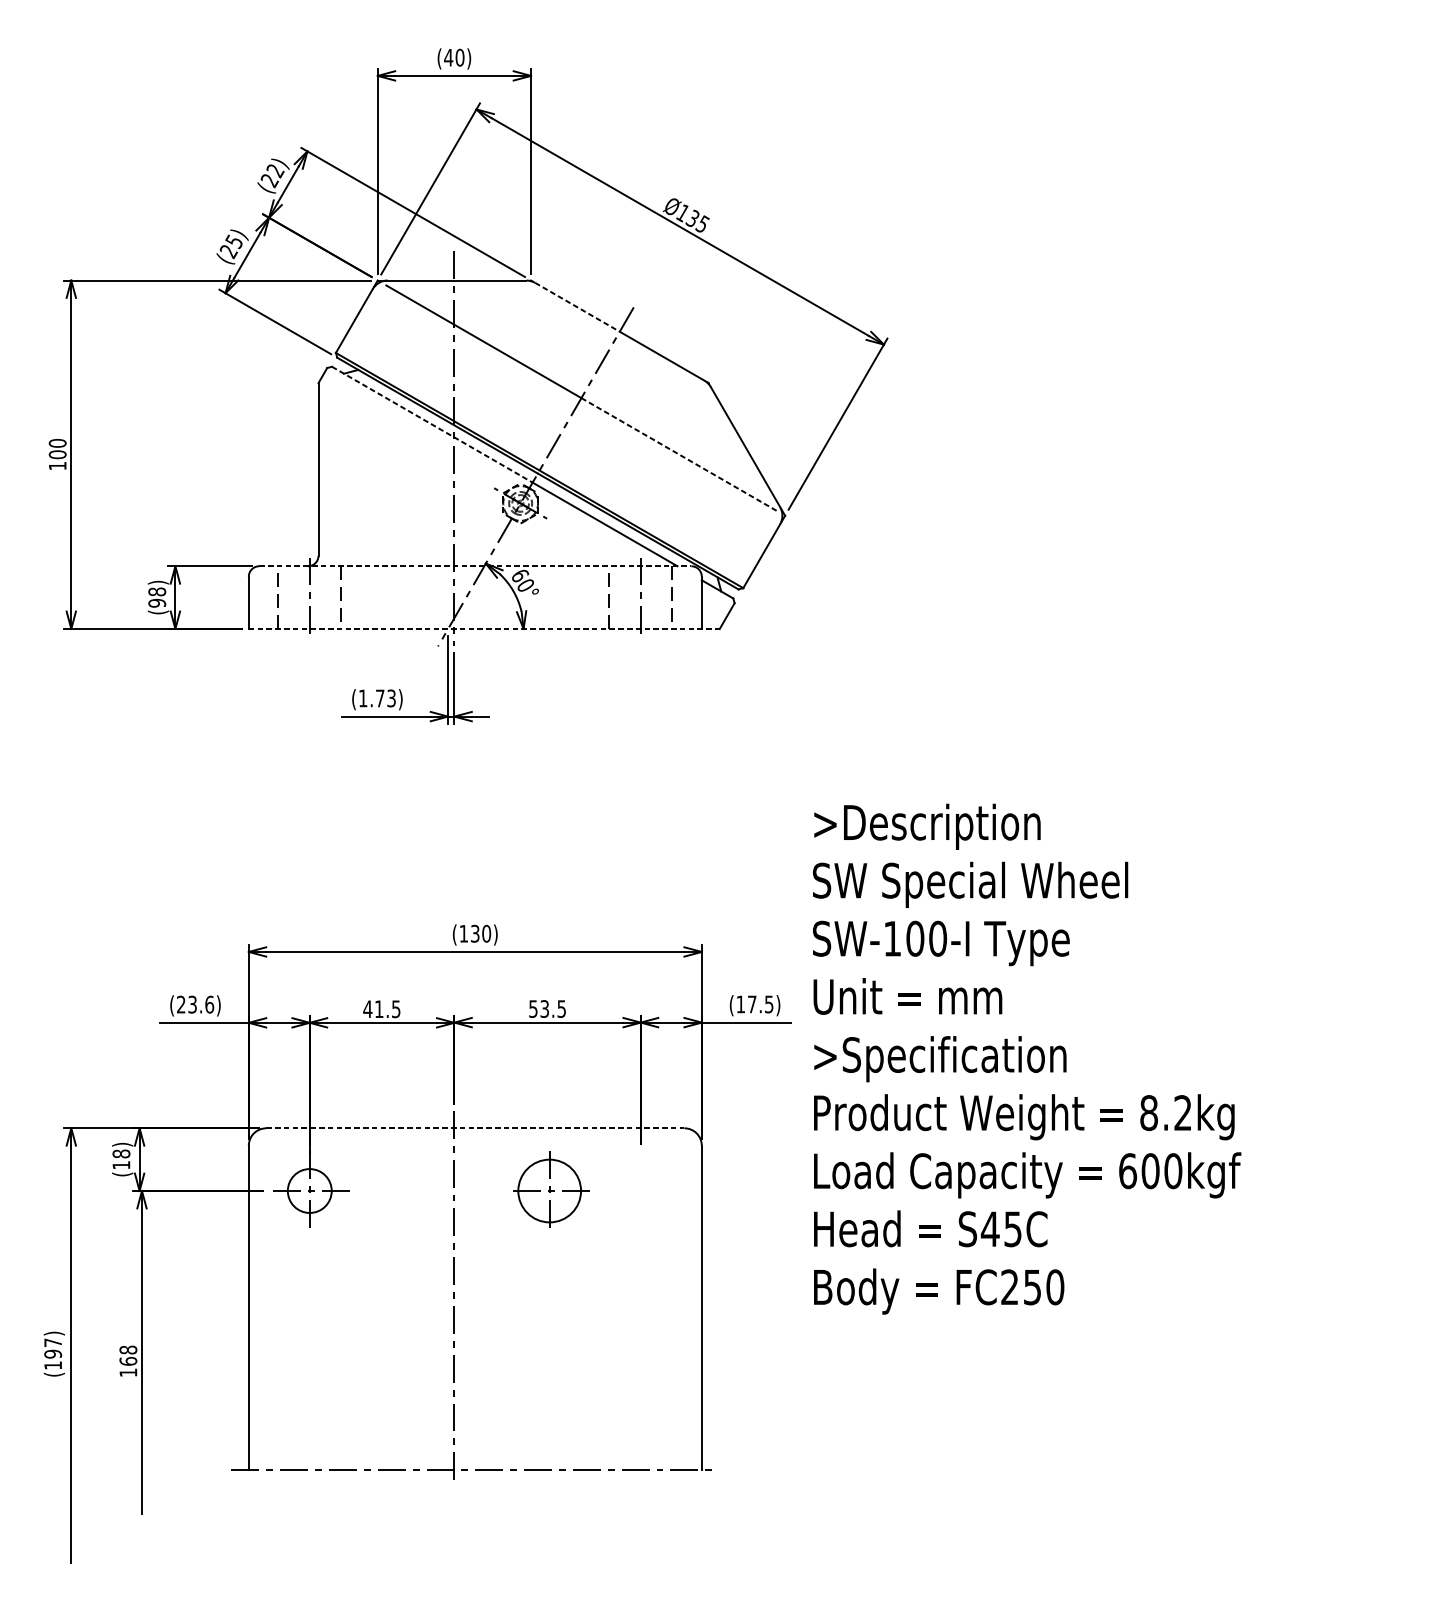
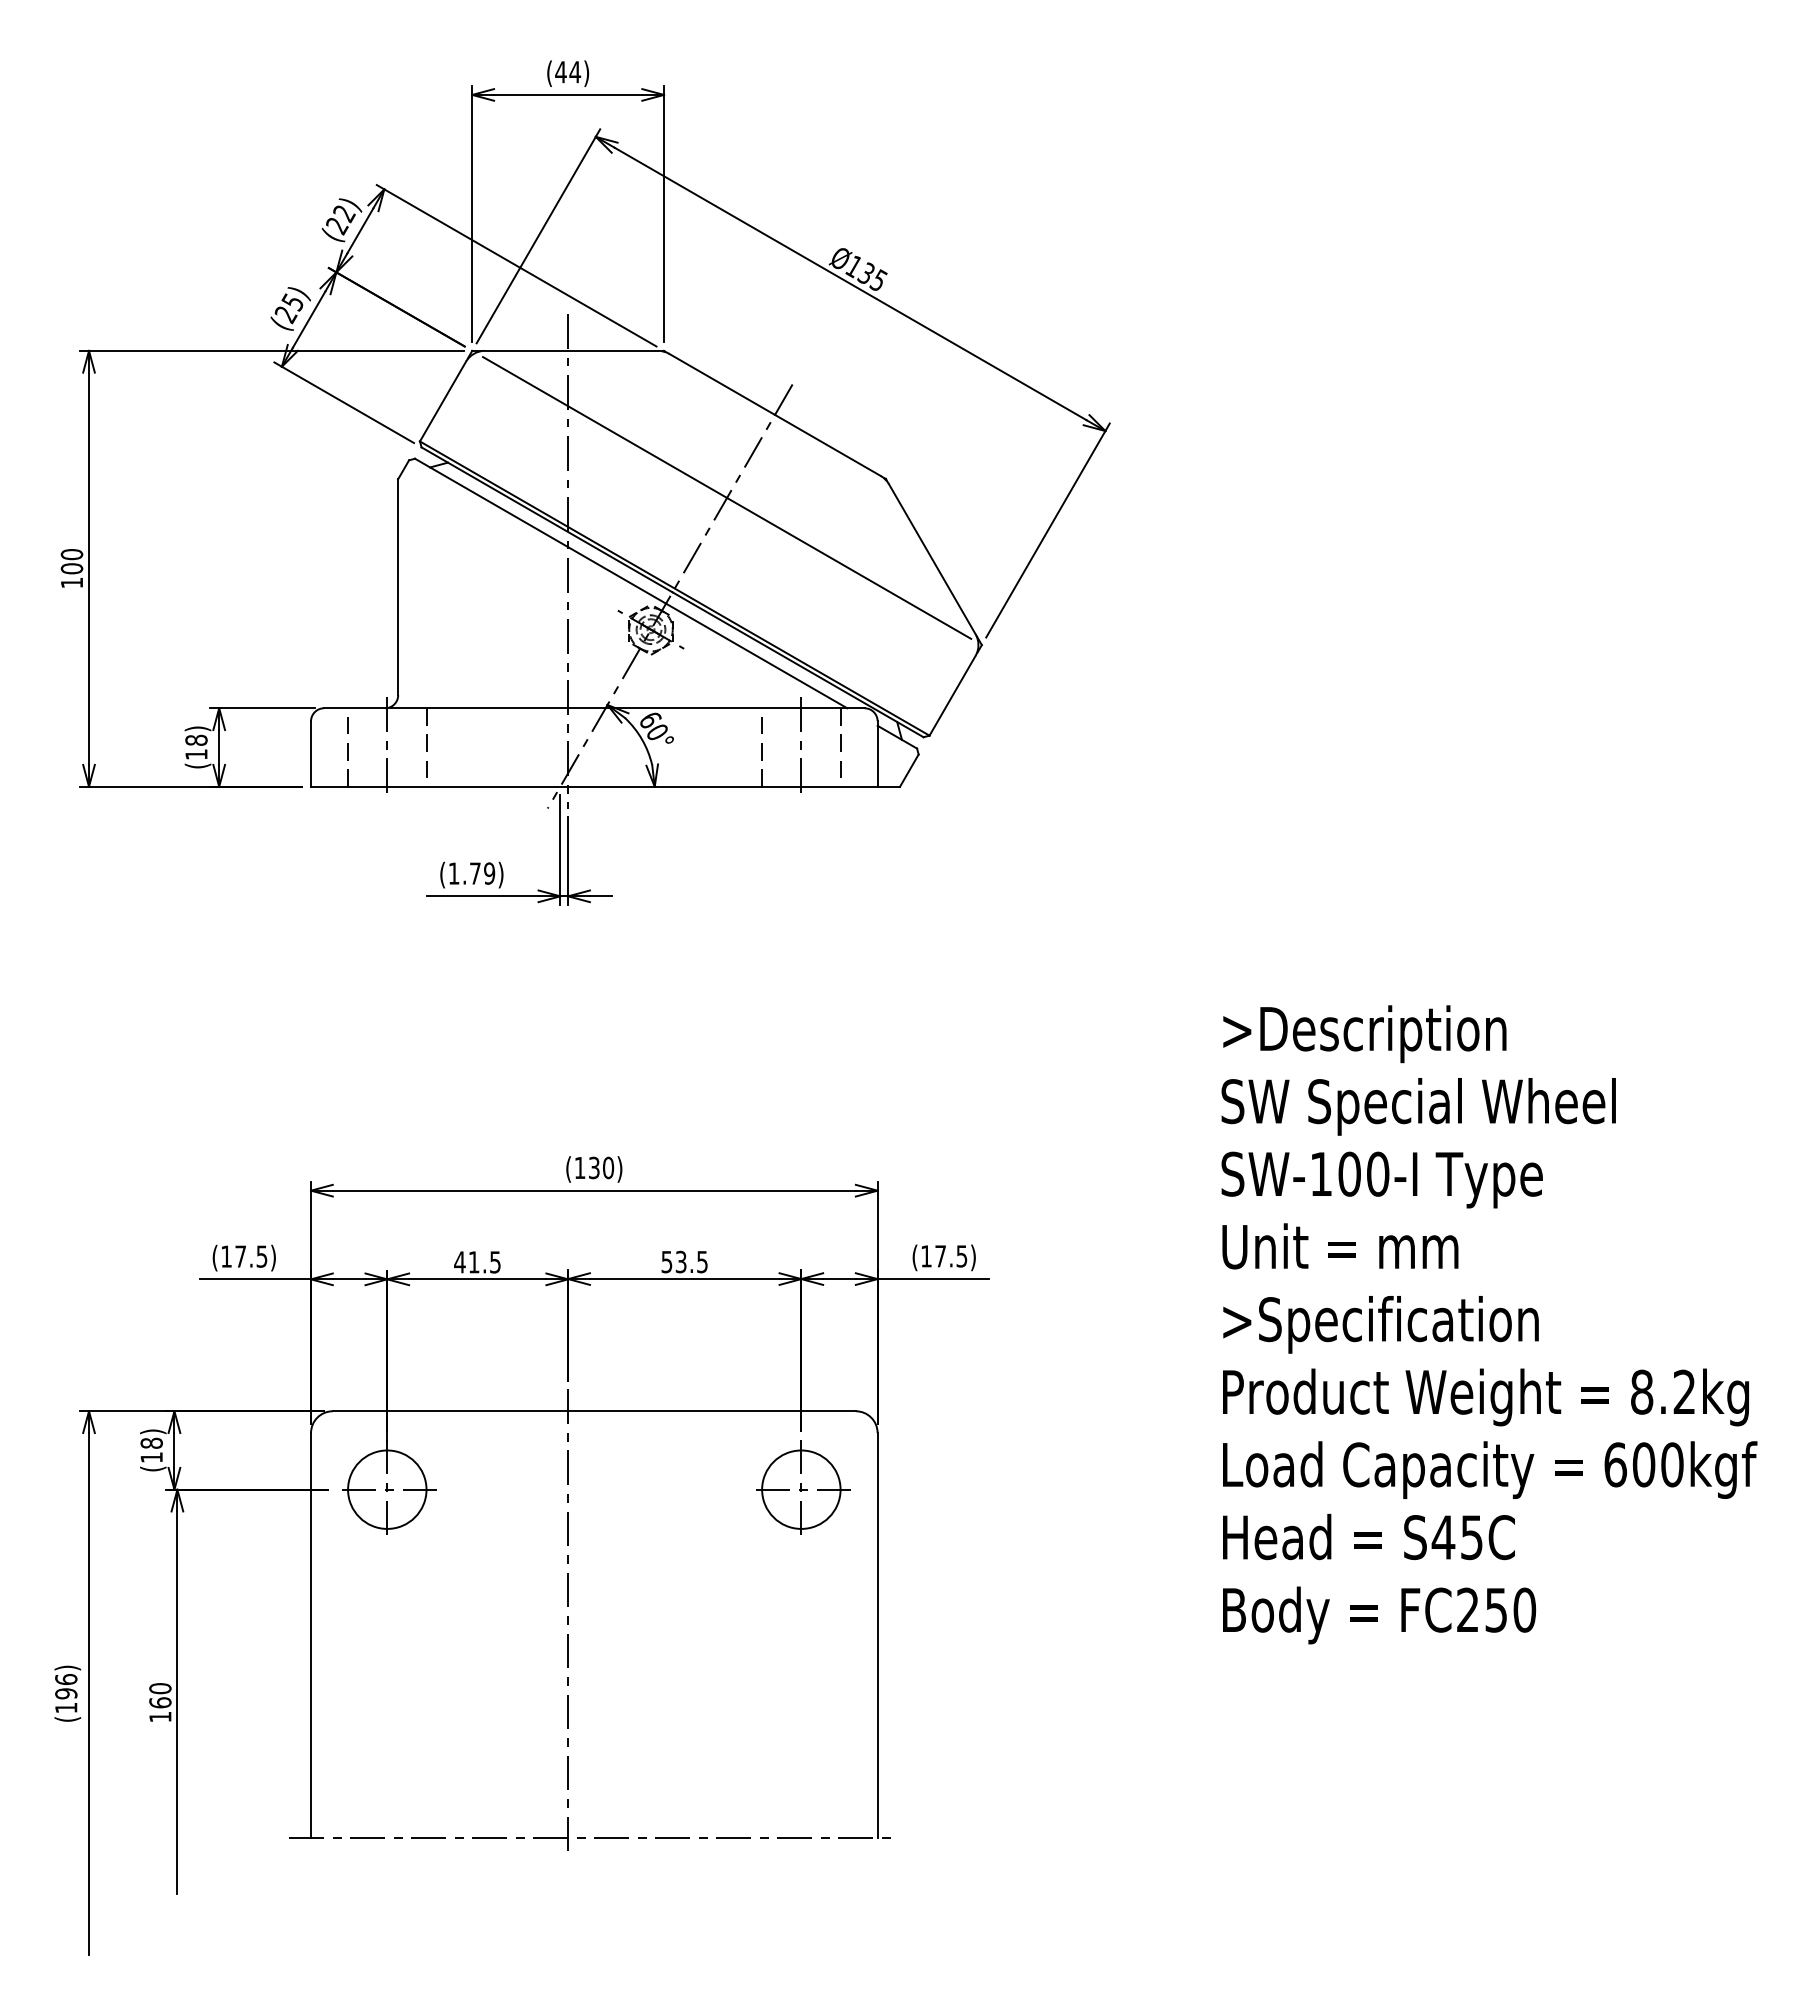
text: (460, 57) -> (575, 72), (40) -> (44)
line: (577, 307) -> (722, 384), dashed -> solid
line: (432, 424) -> (540, 531), dashed -> solid
line: (679, 454) -> (849, 568), dashed -> solid
line: (475, 566) -> (594, 708), dashed -> solid
text: (157, 603) -> (196, 754), (98) -> (18)
line: (484, 628) -> (605, 786), dashed -> solid
text: (391, 698) -> (489, 873), (1.73) -> (1.79)
text: (195, 1004) -> (244, 1256), (23.6) -> (17.5)
text: (1027, 1058) -> (1489, 1324), moved
line: (475, 1128) -> (594, 1411), dashed -> solid
part: (551, 1189) -> (803, 1487), moved
circle: (309, 1190) -> (387, 1489), size x1.43
text: (53, 1342) -> (66, 1679), (197) -> (196)
text: (128, 1349) -> (160, 1688), 168 -> 160

